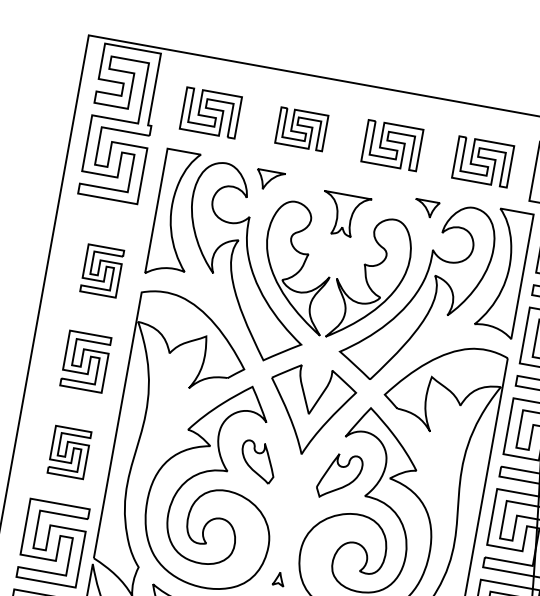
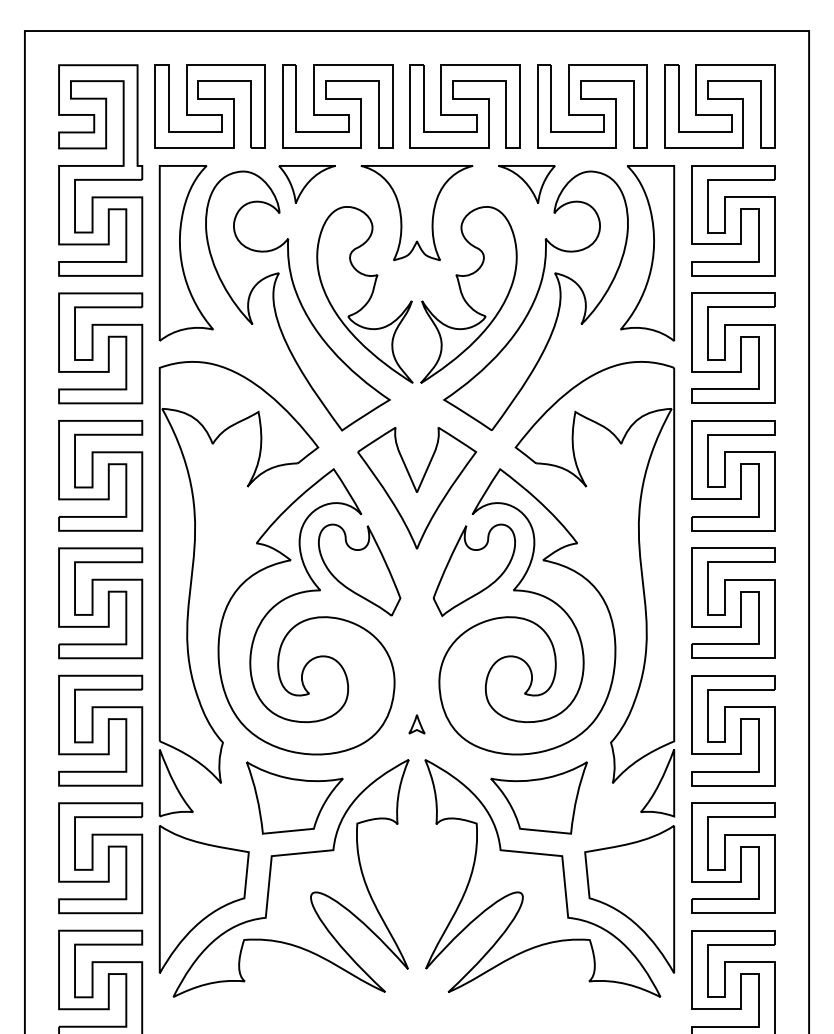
part: (210, 112) -> (209, 106), size x1.43
part: (121, 123) -> (100, 170), moved
part: (301, 129) -> (337, 106), size x1.67
part: (392, 145) -> (464, 106), size x1.43
part: (483, 161) -> (592, 106), size x1.43
part: (269, 180) -> (306, 184), size x1.43
part: (426, 208) -> (526, 184), size x1.67
part: (344, 215) -> (416, 213), size x1.67
part: (101, 271) -> (100, 348), size x1.67
part: (85, 361) -> (100, 475), size x1.43
part: (69, 452) -> (100, 603), size x1.67
part: (258, 461) -> (359, 569), size x1.67
part: (339, 476) -> (473, 570), size x1.43

